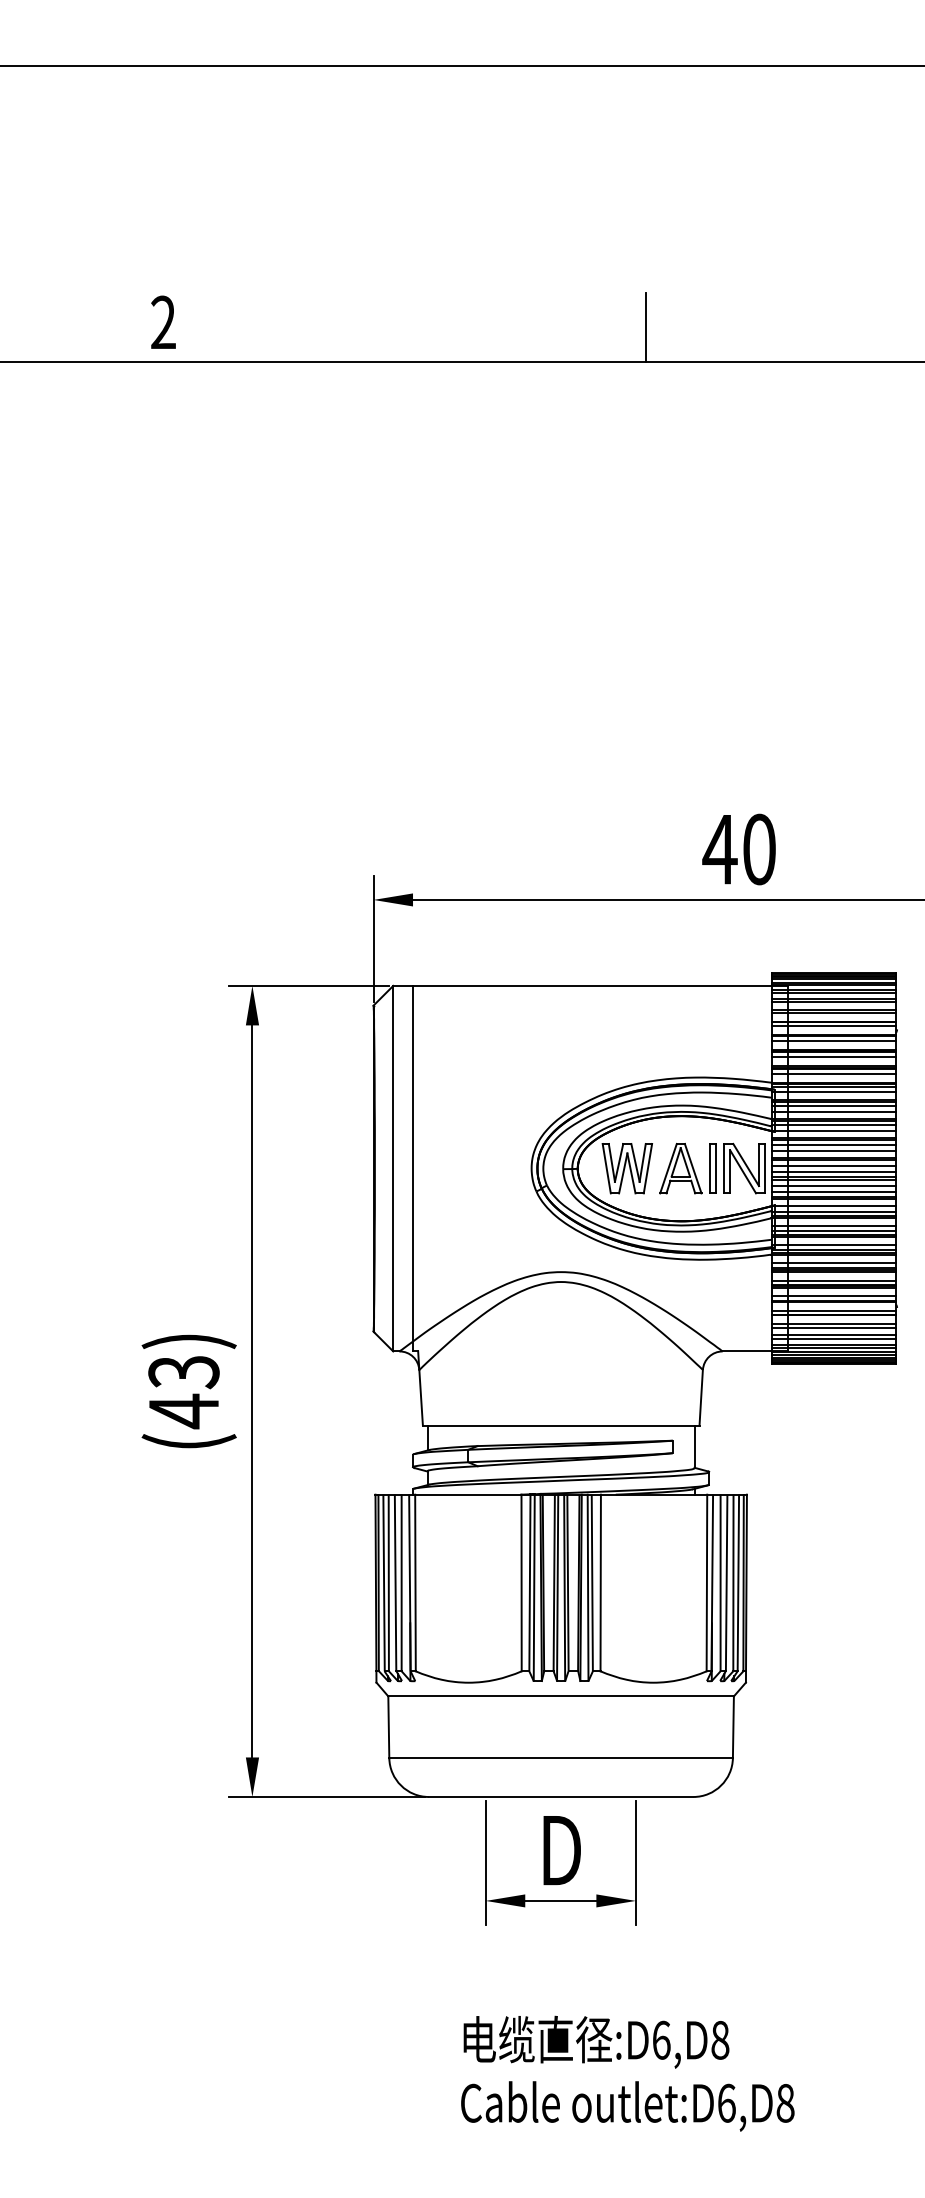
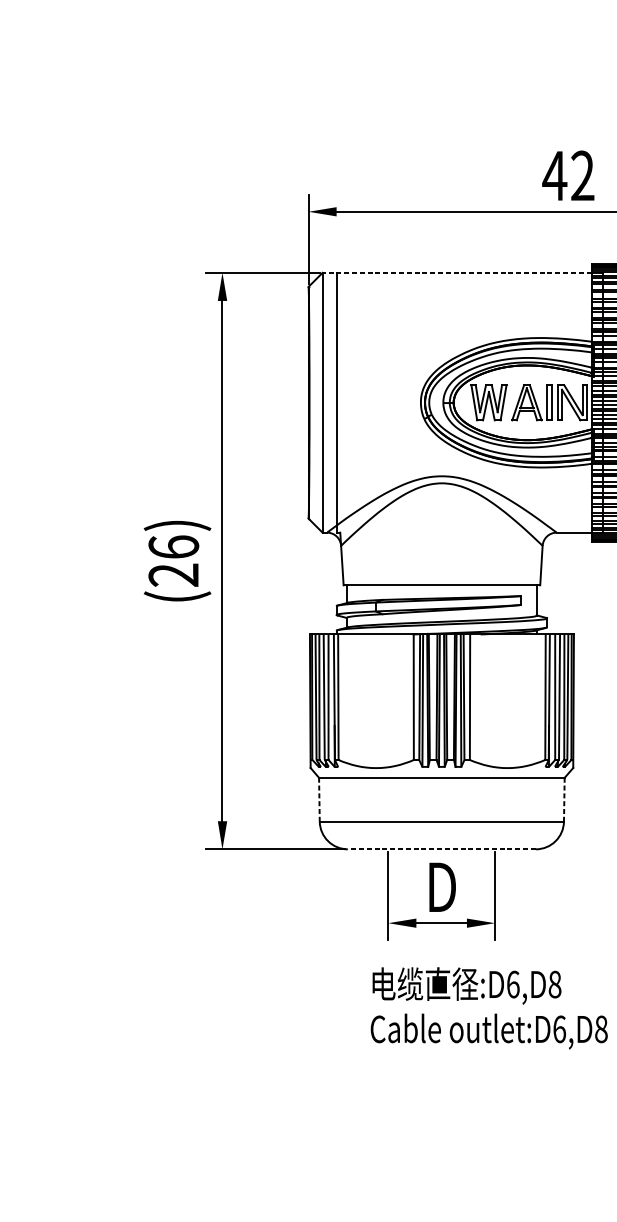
text: (759, 849) -> (582, 175), 40 -> 42
line: (581, 985) -> (456, 272), solid -> dashed
text: (183, 1392) -> (173, 561), (43) -> (26)
line: (388, 1727) -> (319, 799), solid -> dashed
line: (733, 1727) -> (564, 799), solid -> dashed
line: (560, 1796) -> (441, 848), solid -> dashed
text: (627, 2073) -> (489, 1008), moved

